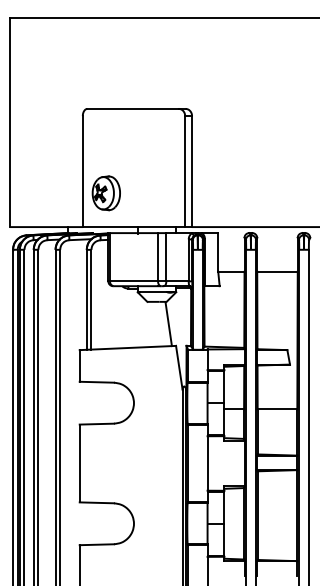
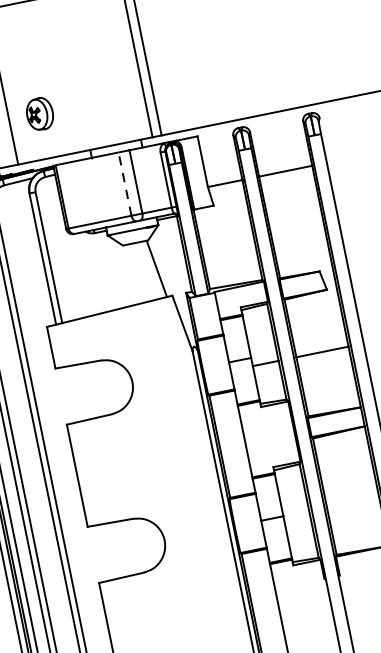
part: (105, 193) -> (39, 114), size x0.7
line: (158, 256) -> (125, 183), solid -> dashed

